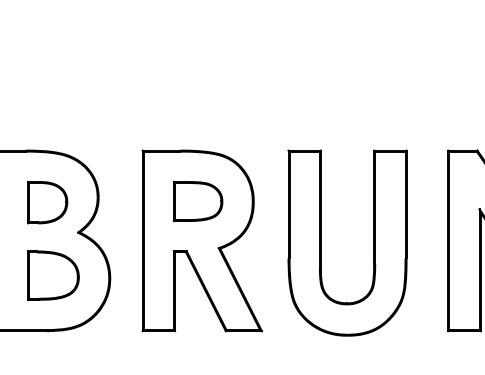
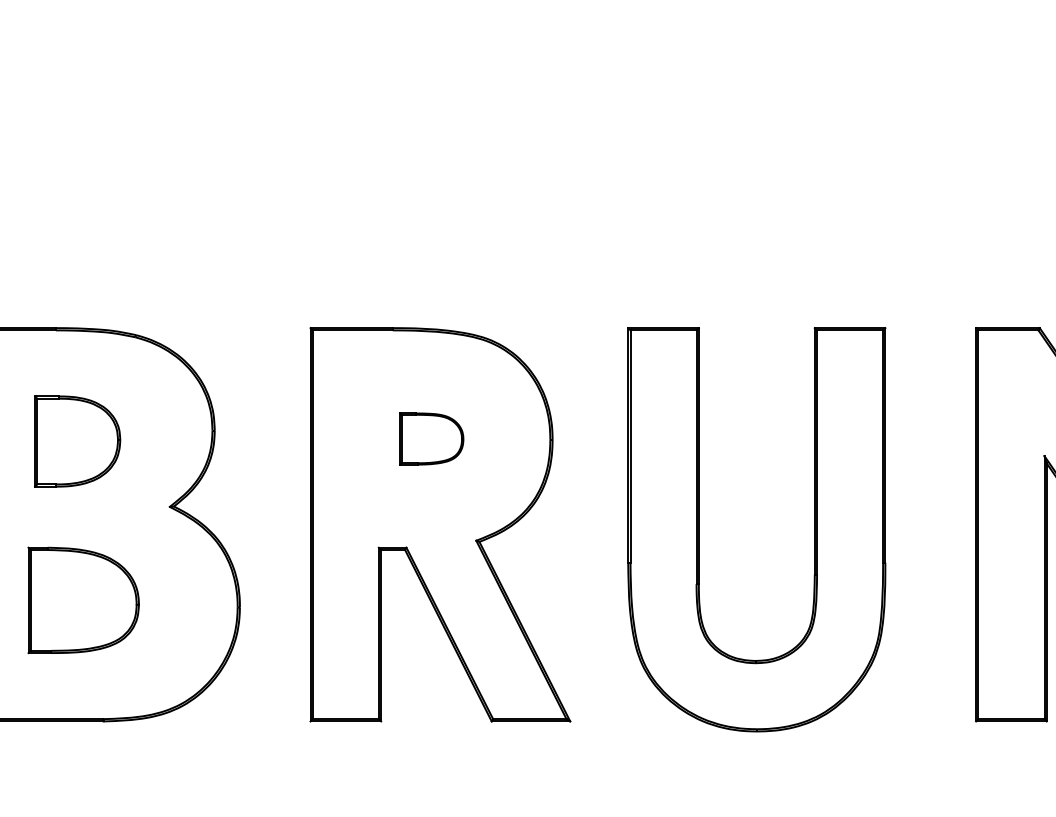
part: (198, 201) -> (432, 438), size x0.6
part: (47, 202) -> (77, 441), moved
part: (53, 275) -> (83, 600), moved

